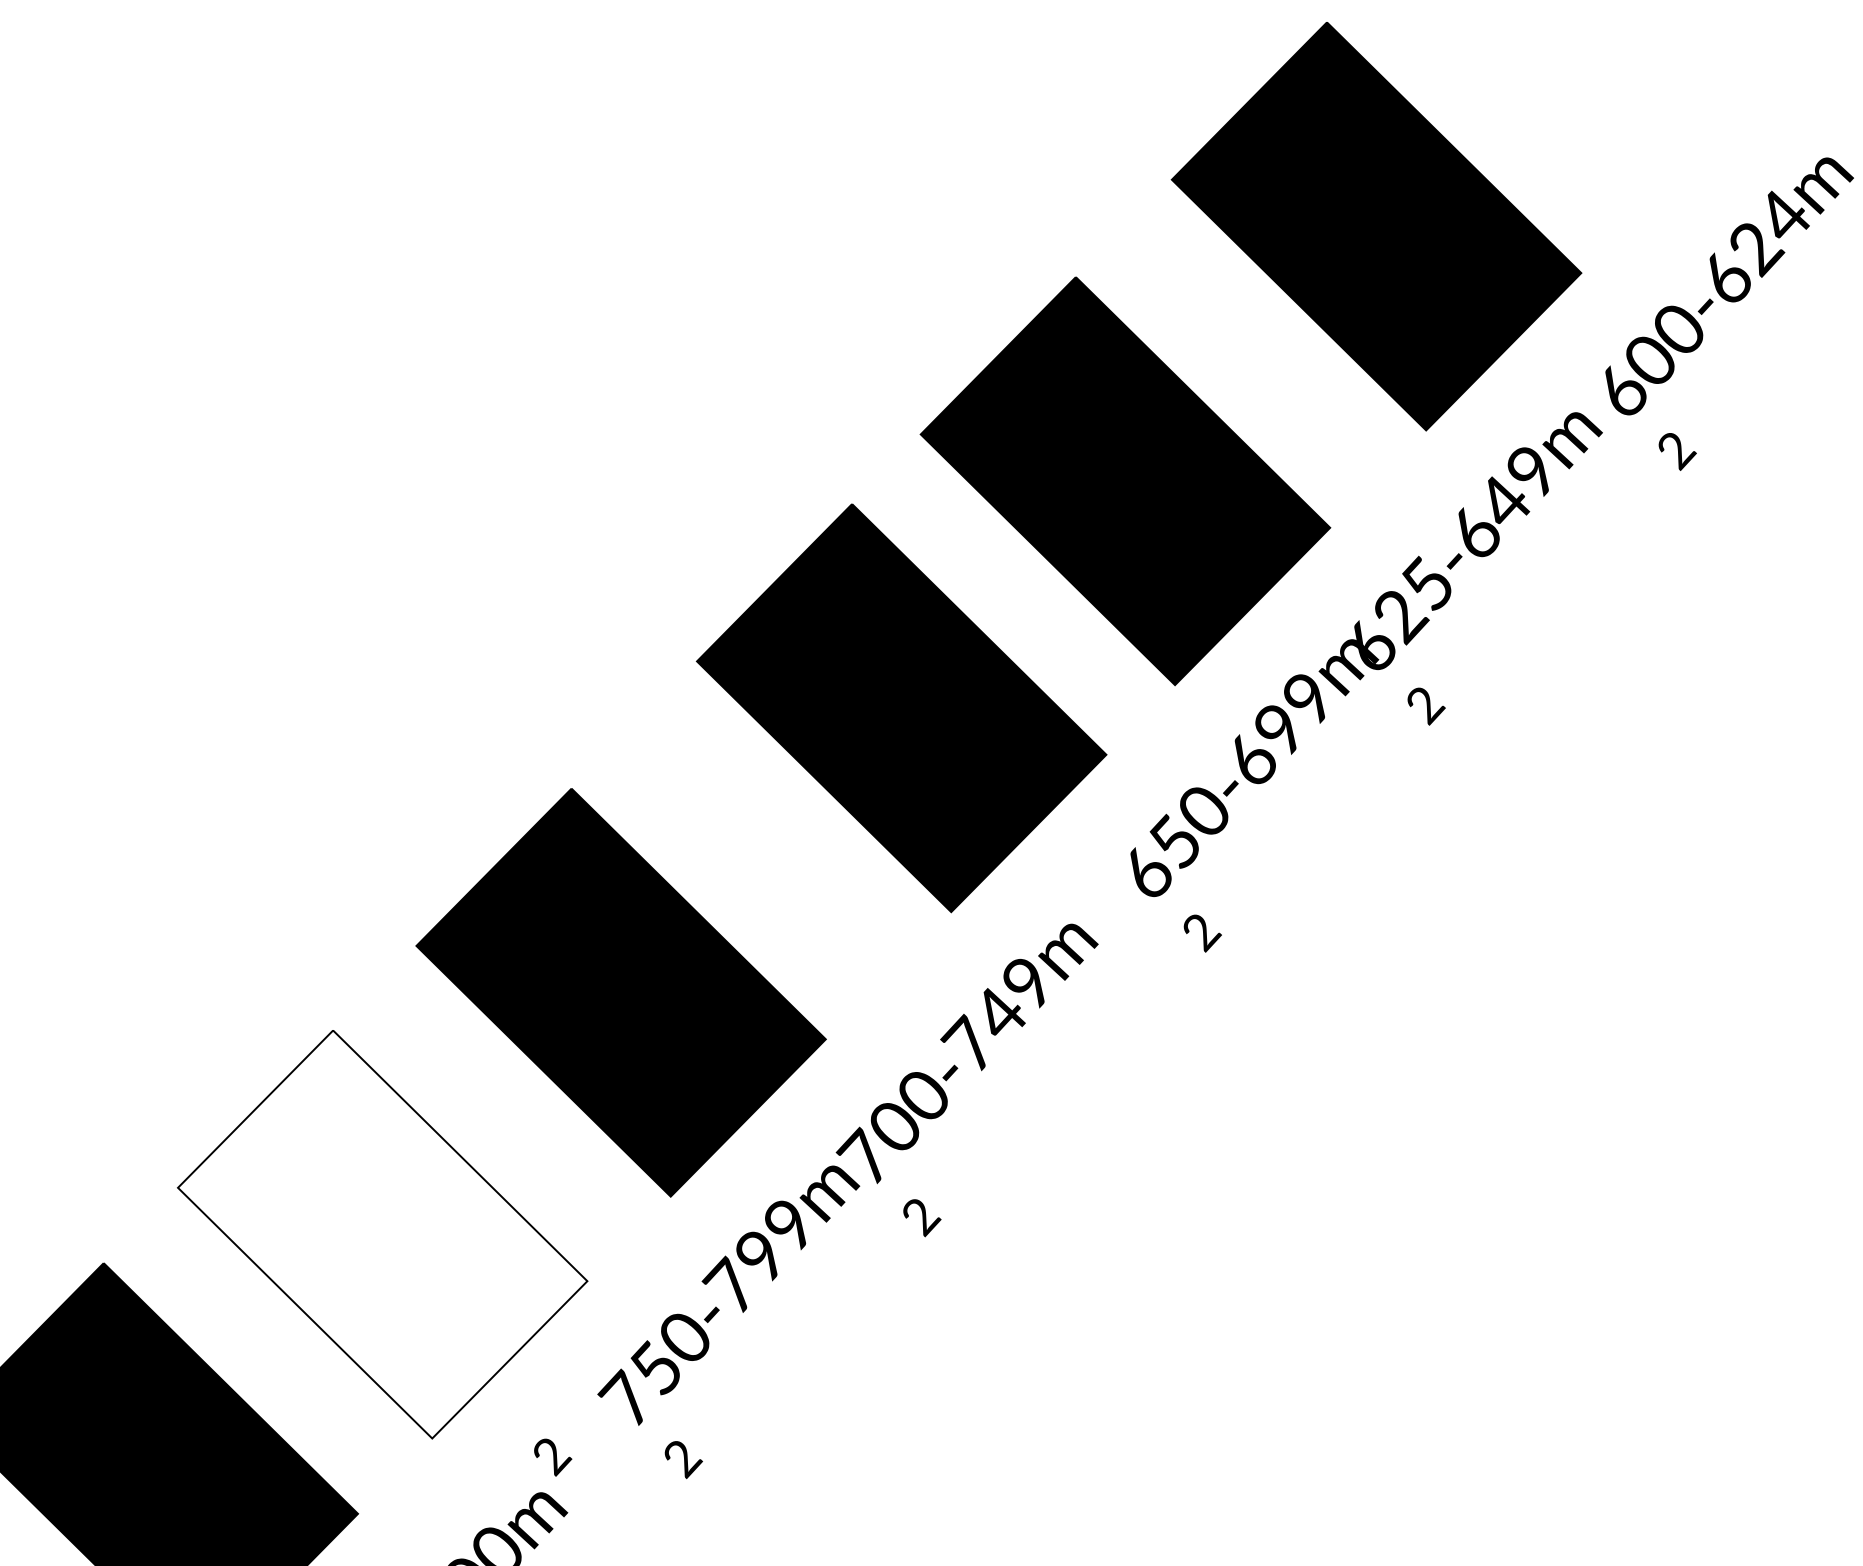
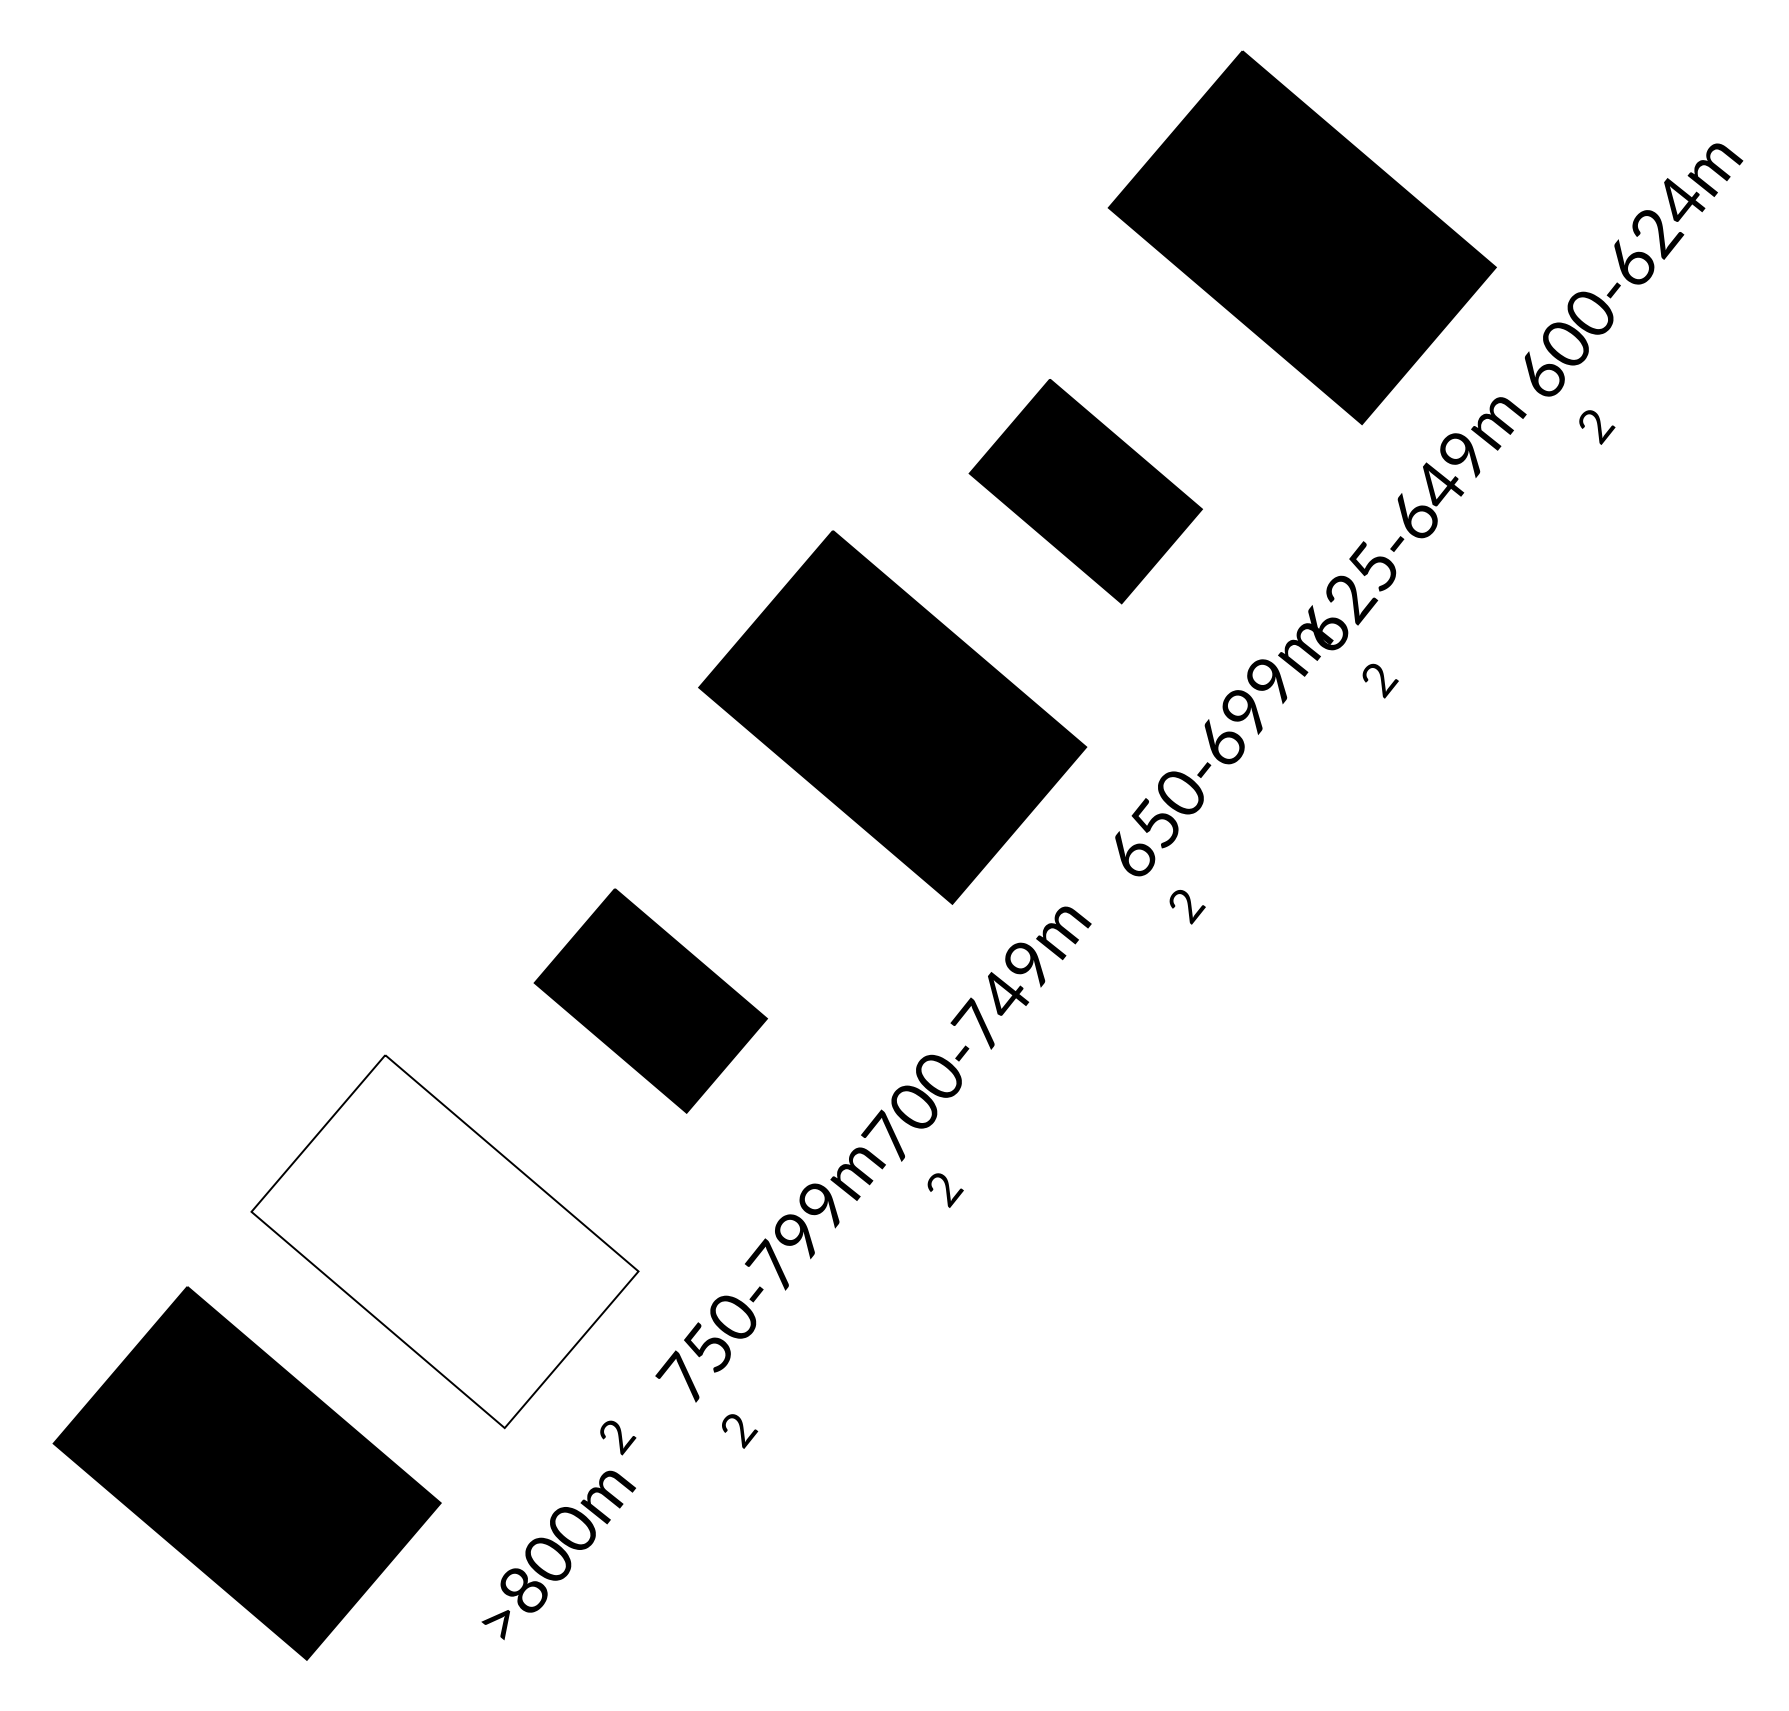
part: (1125, 481) -> (1085, 491), size x0.6
part: (620, 992) -> (650, 1000), size x0.6

